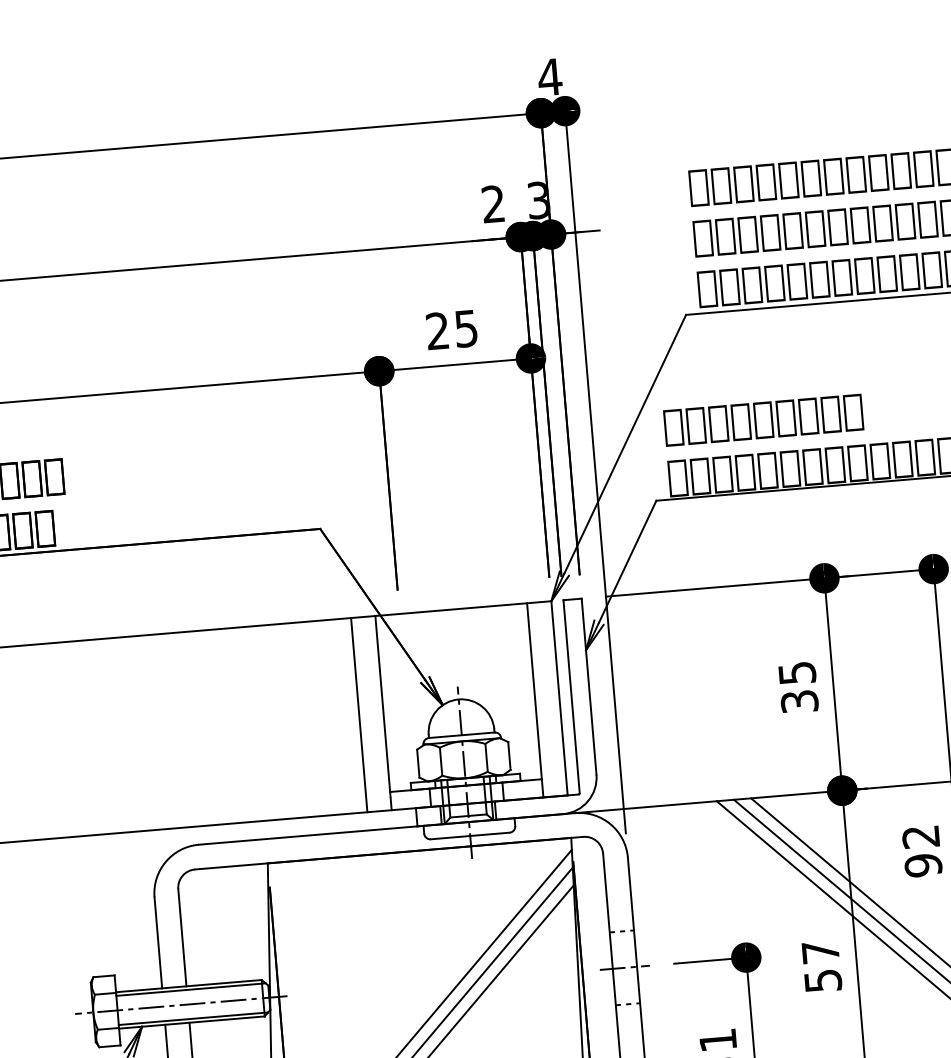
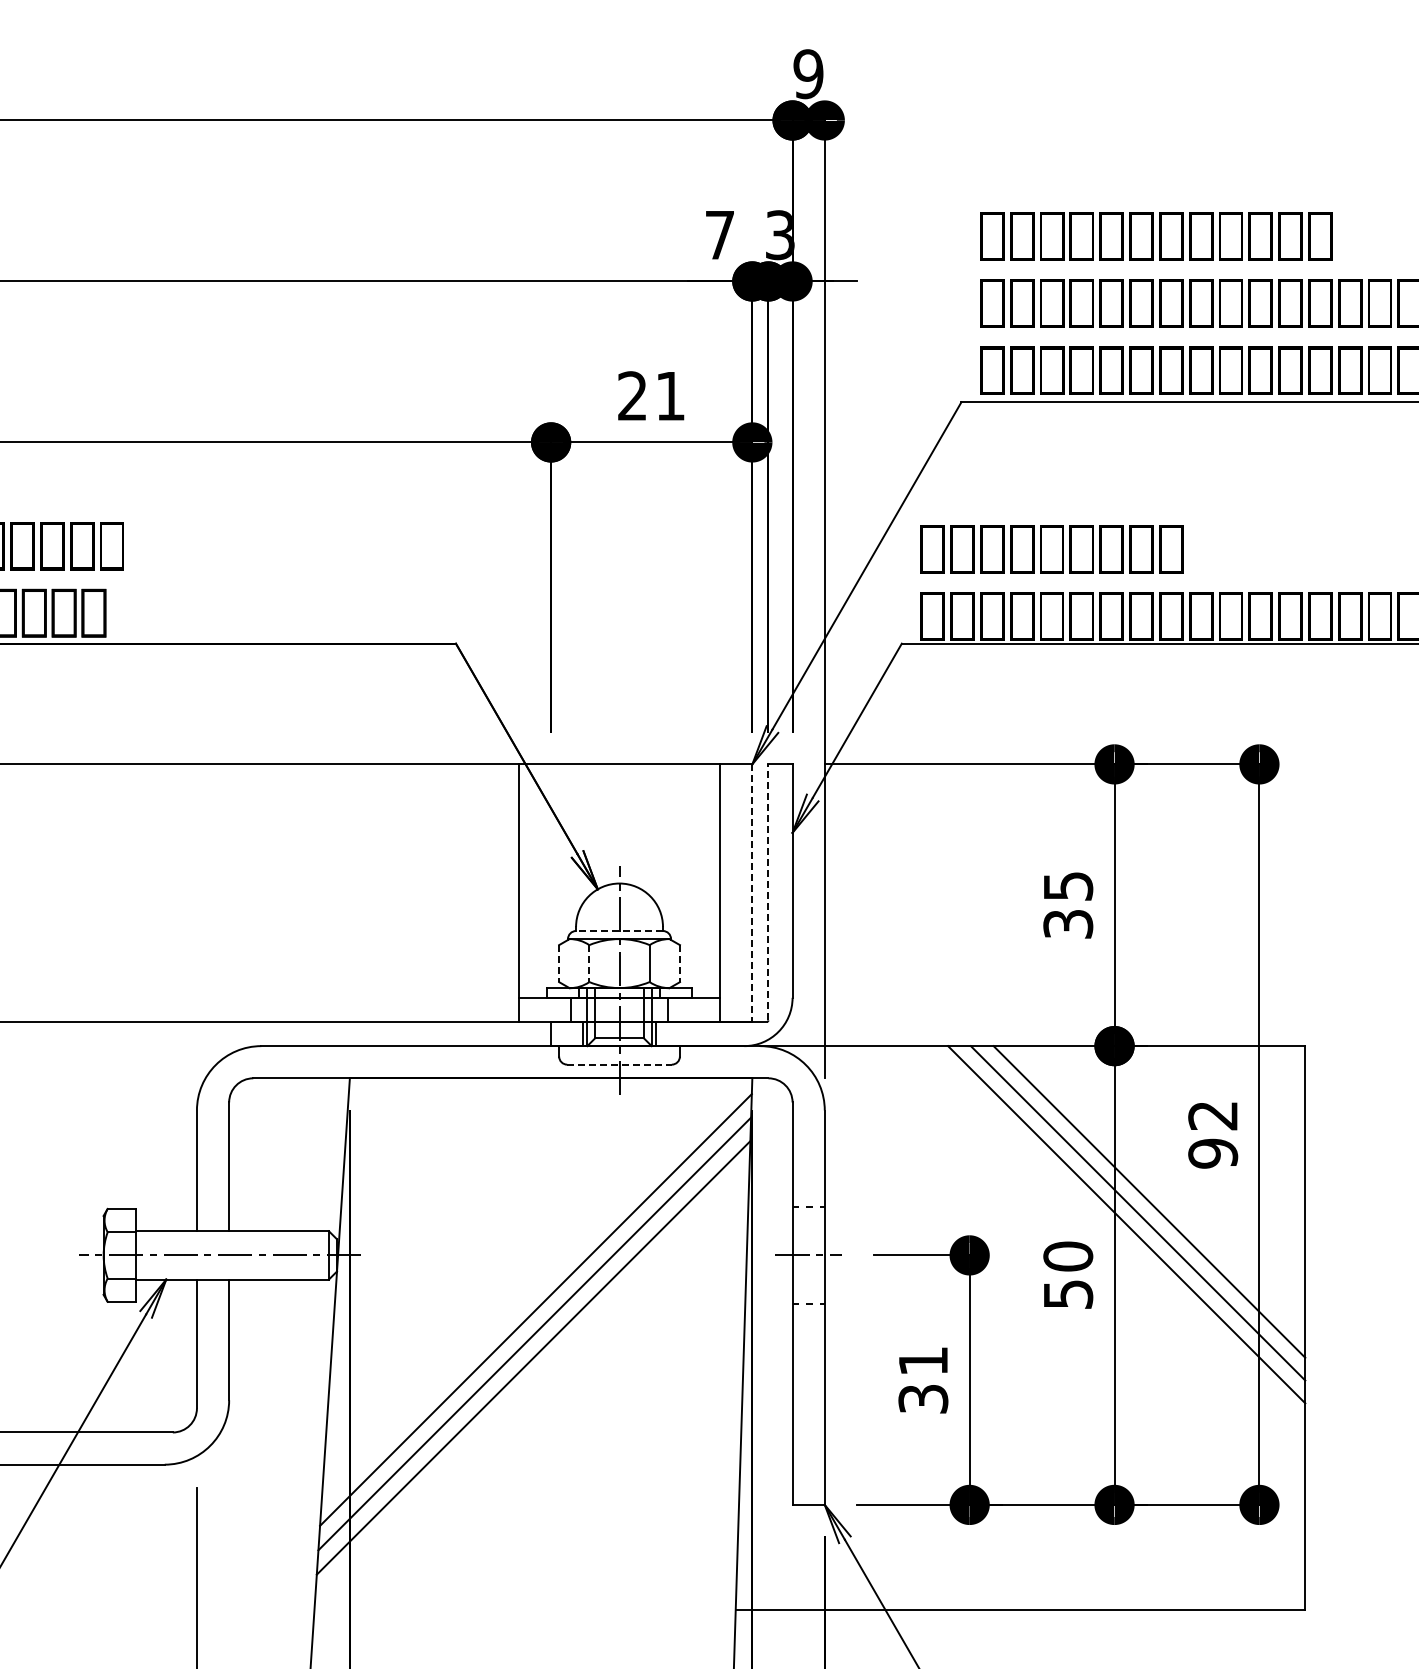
text: (550, 77) -> (808, 74), 4 -> 9
text: (493, 203) -> (719, 234), 2 -> 7
text: (466, 329) -> (670, 396), 25 -> 21
line: (571, 696) -> (768, 892), solid -> dashed
line: (559, 698) -> (752, 893), solid -> dashed
line: (359, 714) -> (486, 892), removed
line: (461, 735) -> (619, 931), solid -> dashed
line: (509, 755) -> (679, 963), solid -> dashed
line: (441, 761) -> (589, 963), solid -> dashed
line: (418, 763) -> (559, 963), solid -> dashed
line: (470, 835) -> (620, 1064), solid -> dashed
text: (820, 952) -> (1068, 1256), 57 -> 50
line: (190, 989) -> (234, 1236), removed
line: (193, 1018) -> (234, 1274), removed

